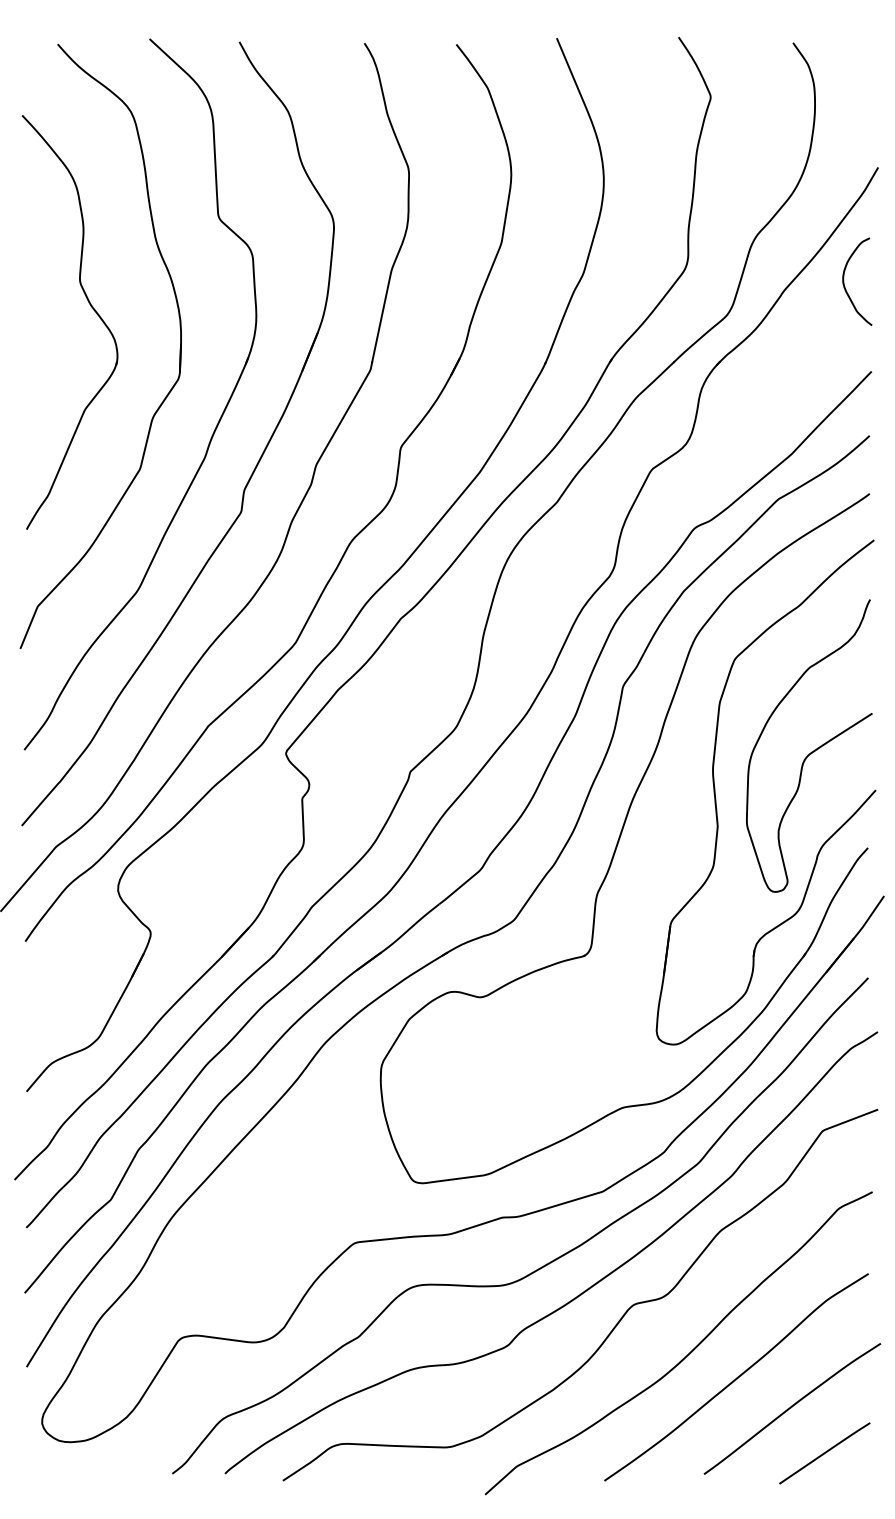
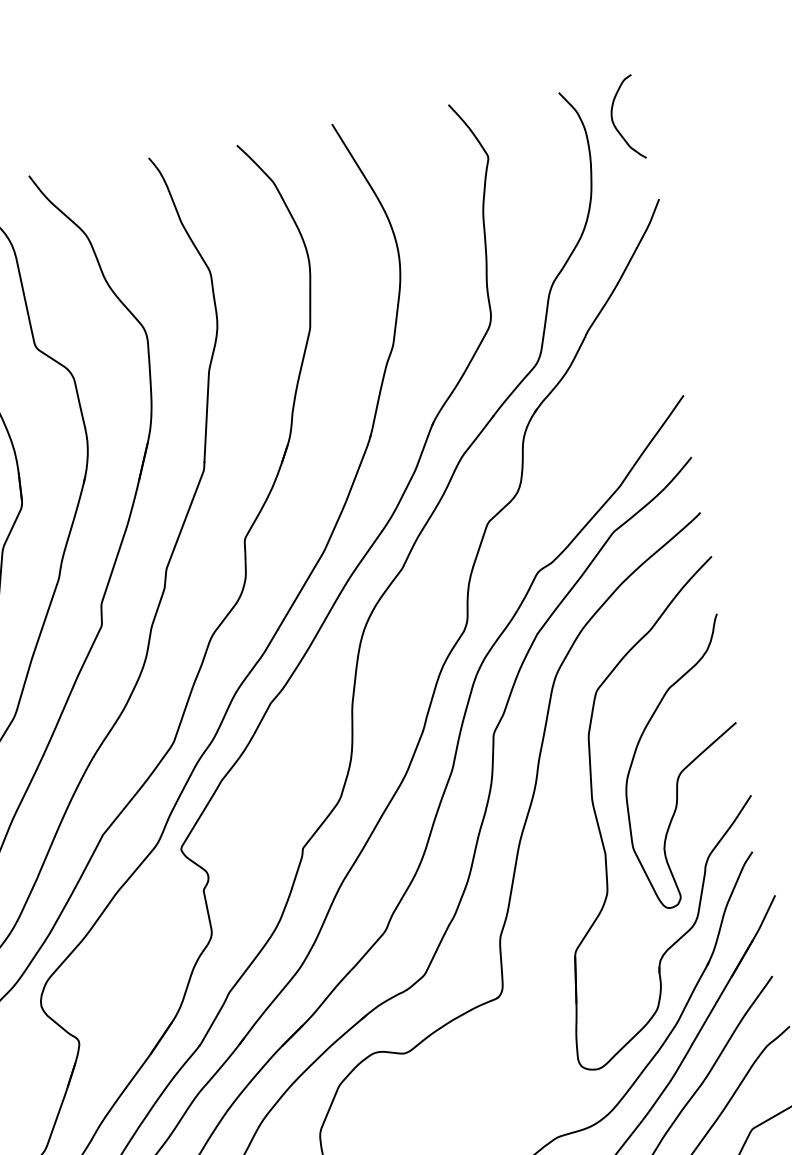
curve: (844, 281) -> (613, 120), moved

